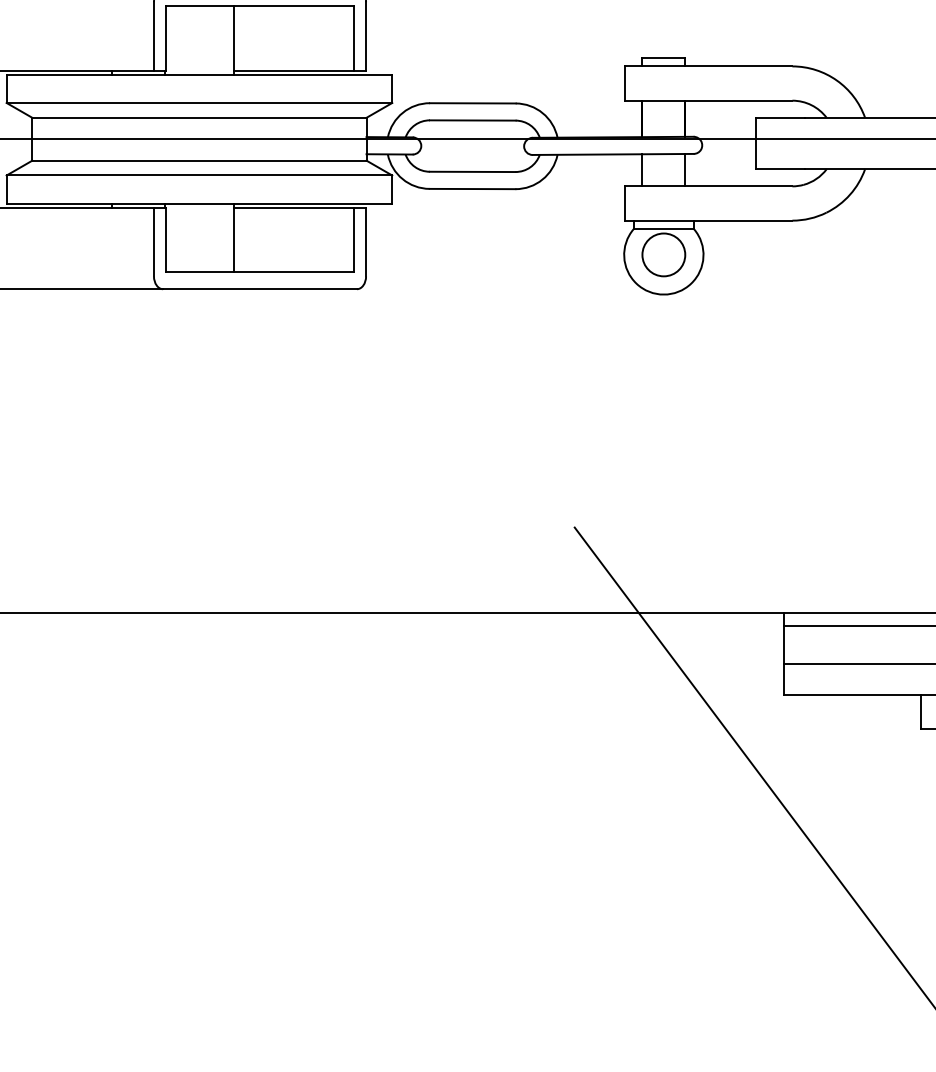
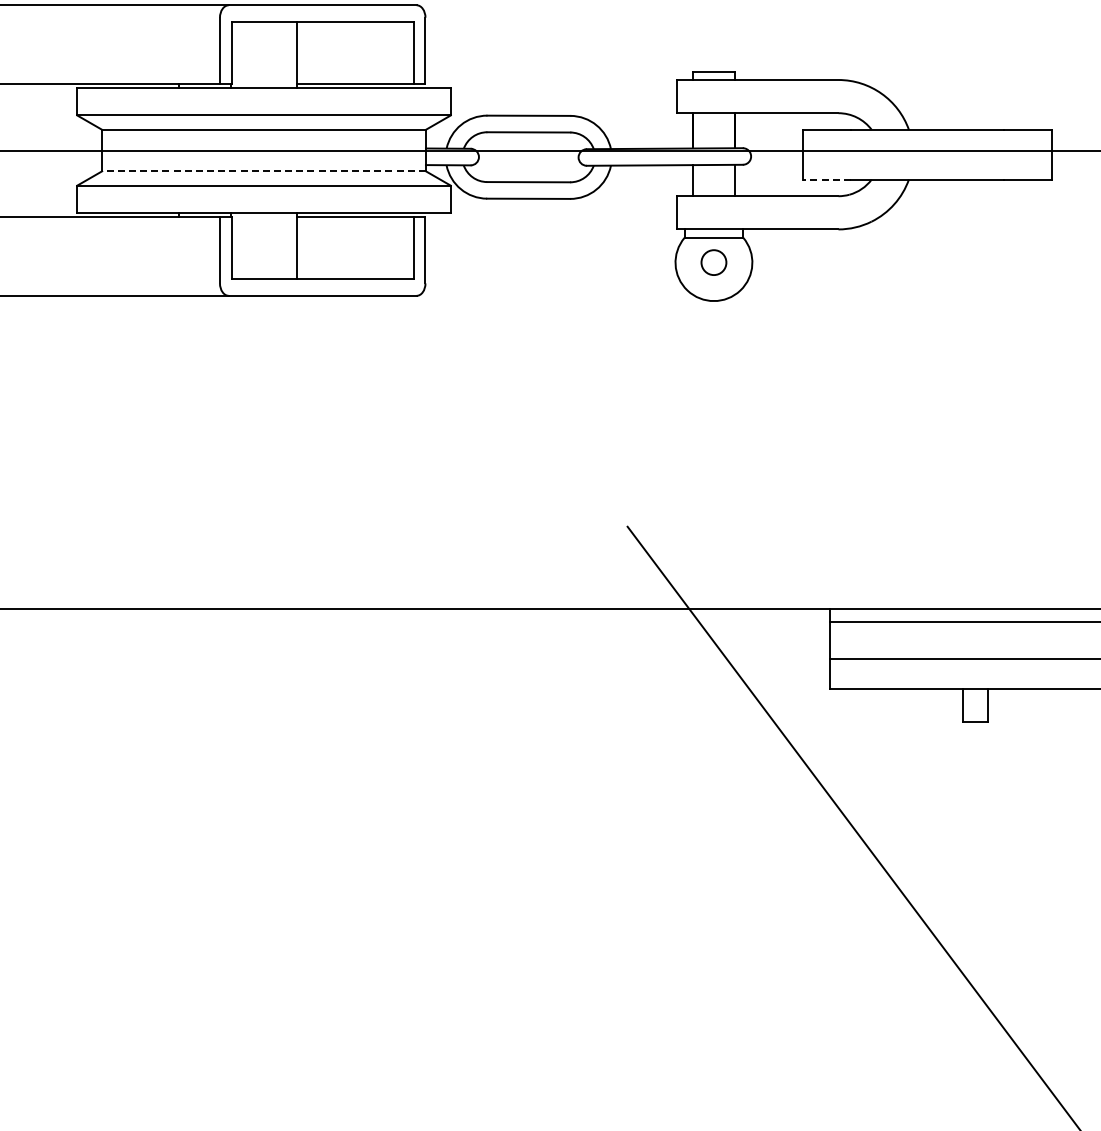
line: (199, 160) -> (264, 171), solid -> dashed
line: (780, 169) -> (826, 179), solid -> dashed
circle: (663, 254) -> (713, 262), size x0.6

